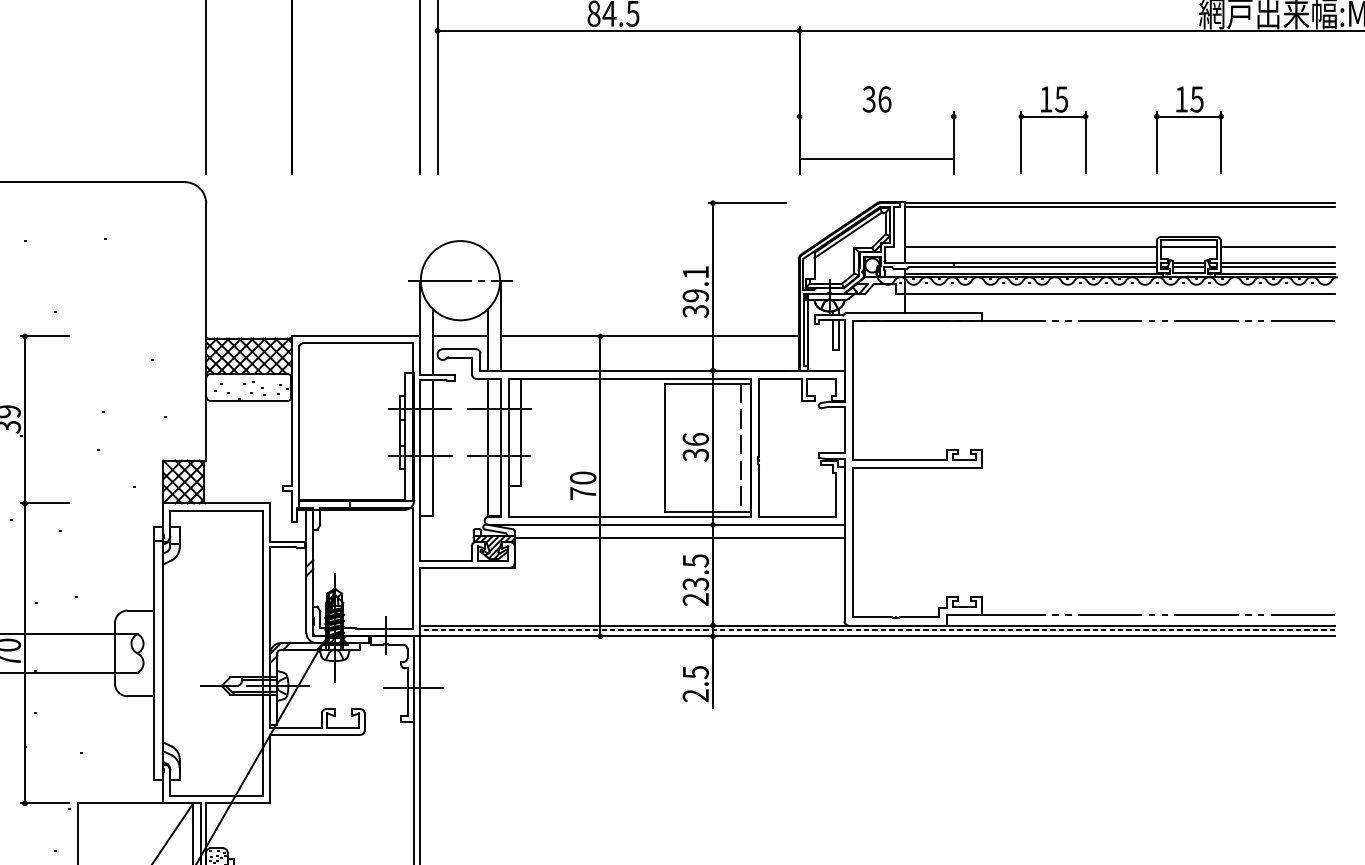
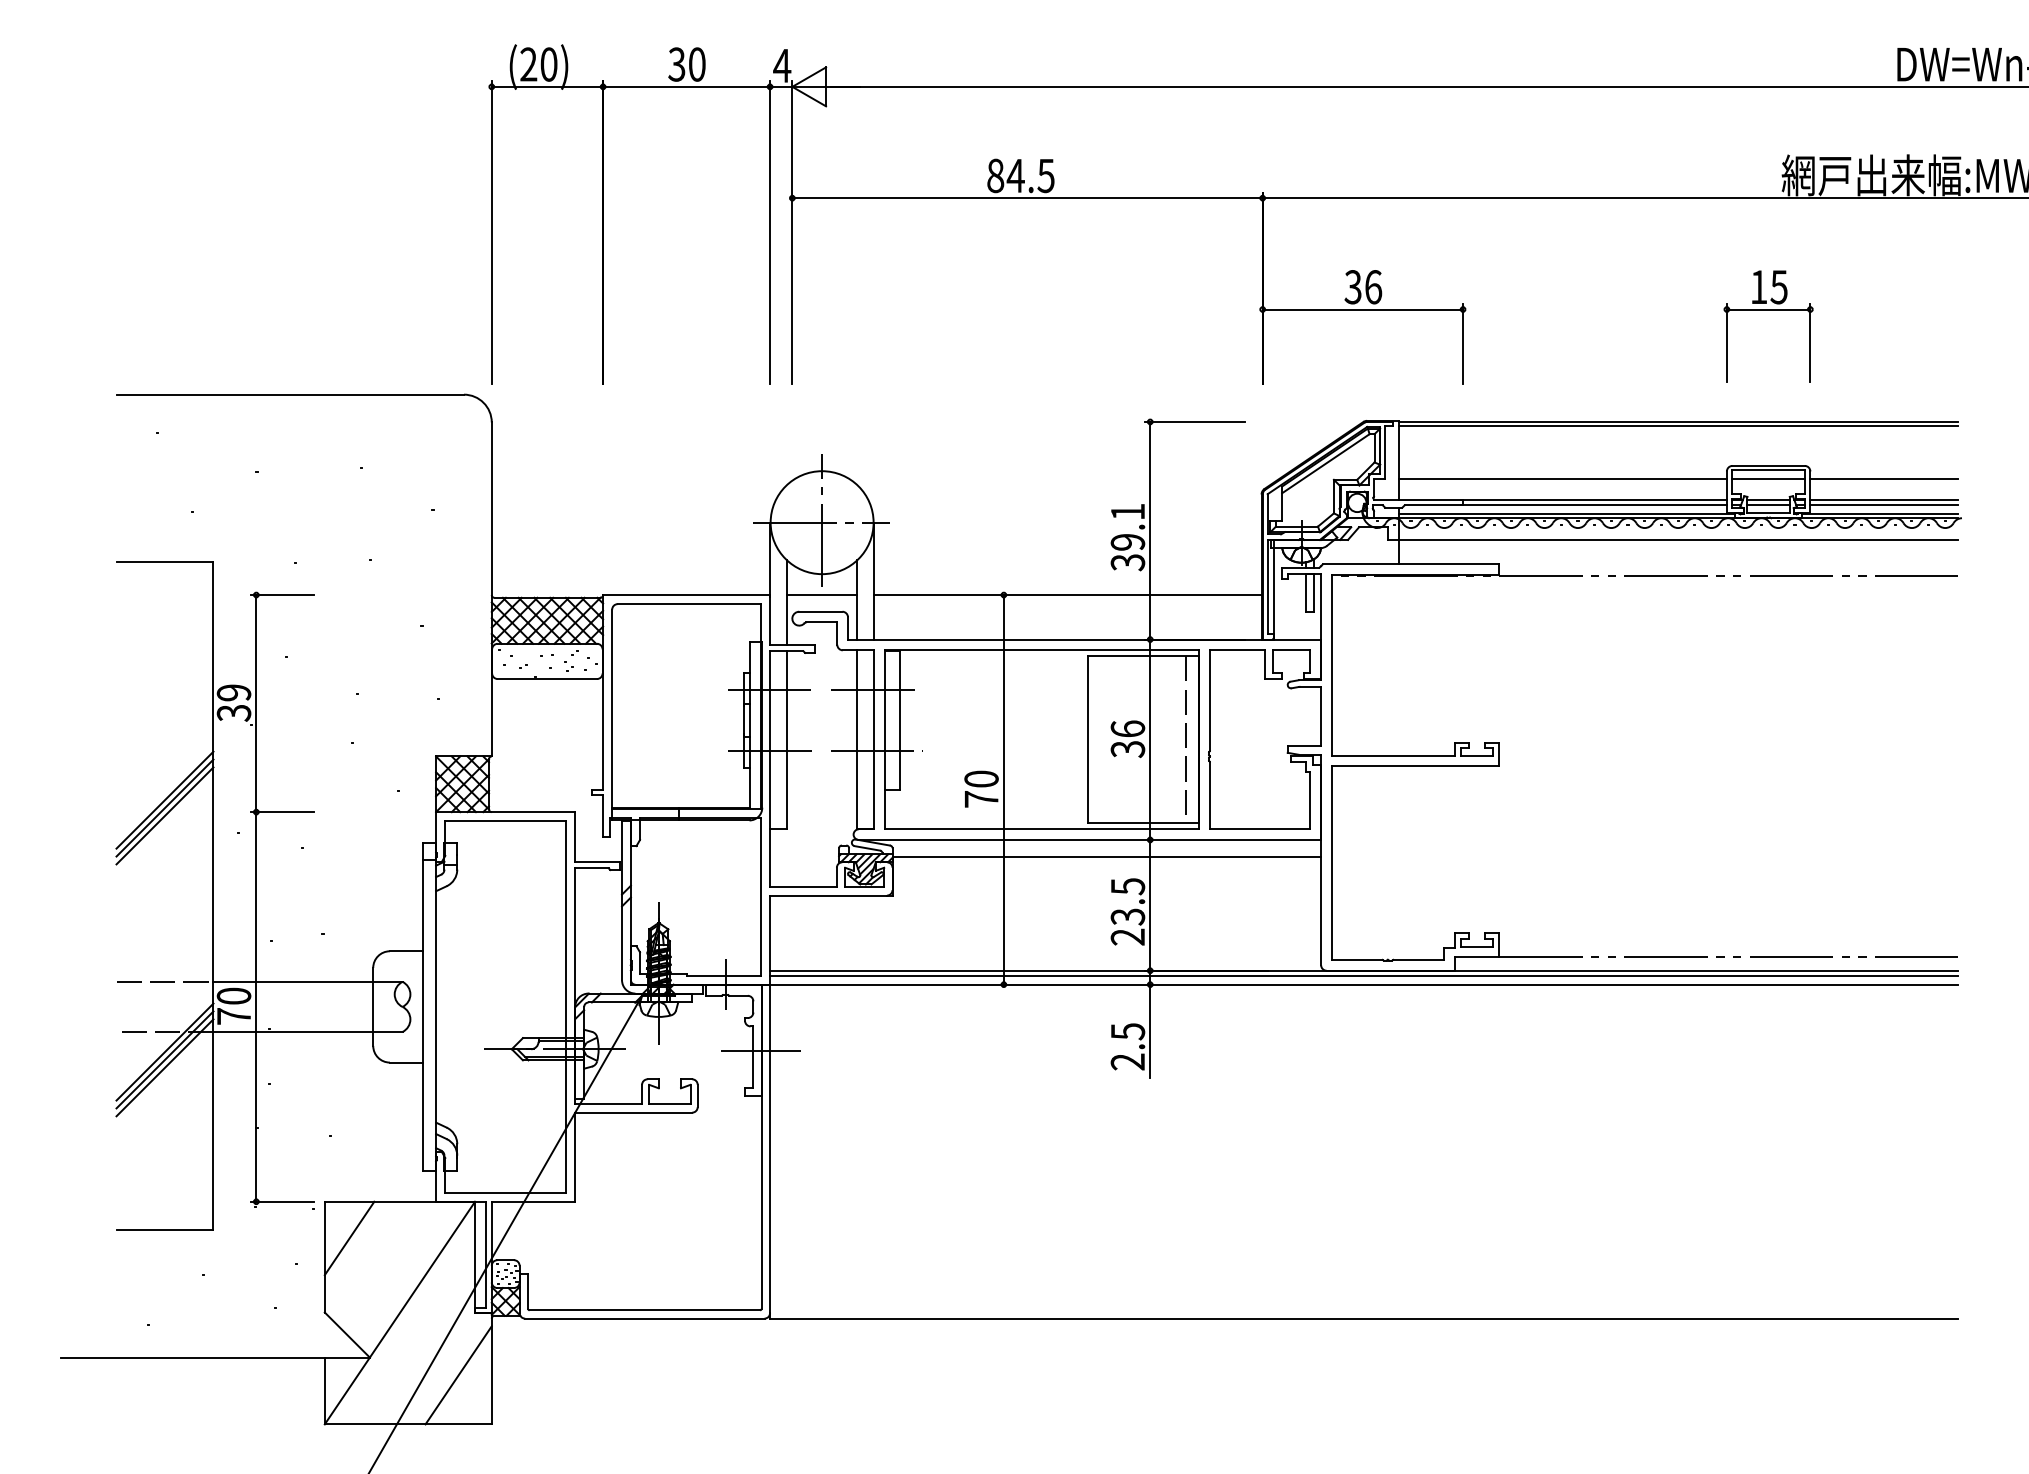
part: (1053, 117) -> (1592, 310), removed
line: (876, 158) -> (1362, 309), moved
line: (460, 279) -> (822, 520), added
line: (877, 629) -> (1363, 976), dashed -> solid
line: (96, 831) -> (349, 1238), added

